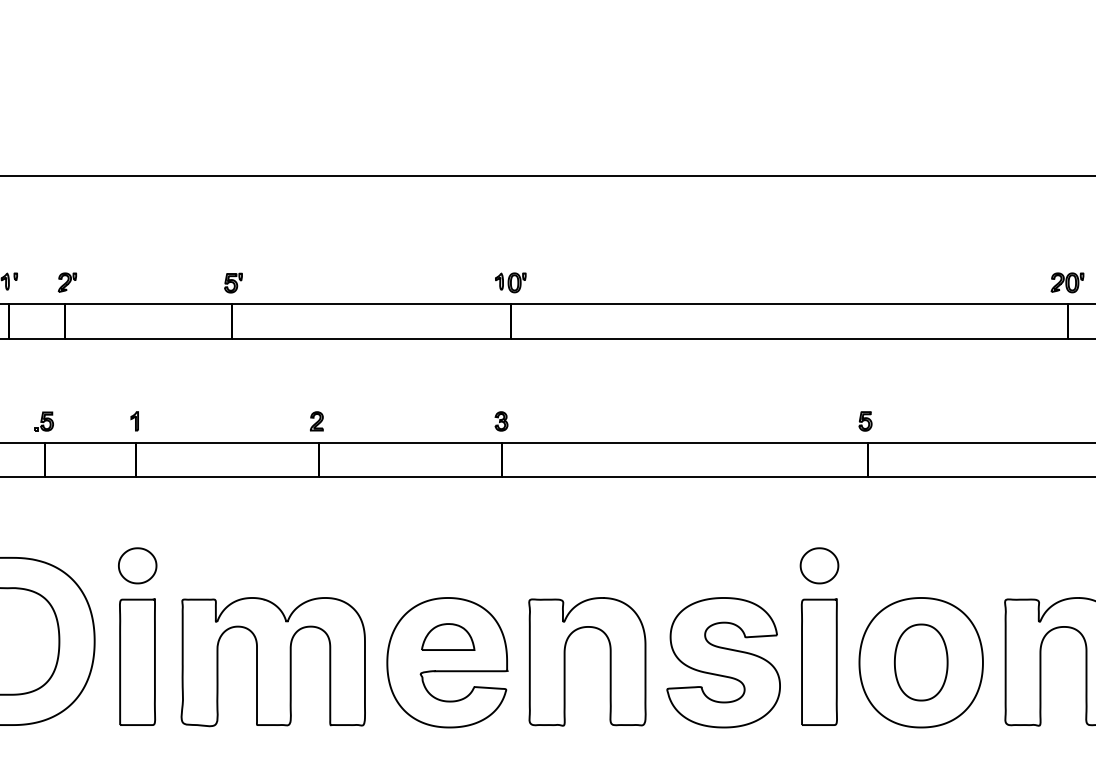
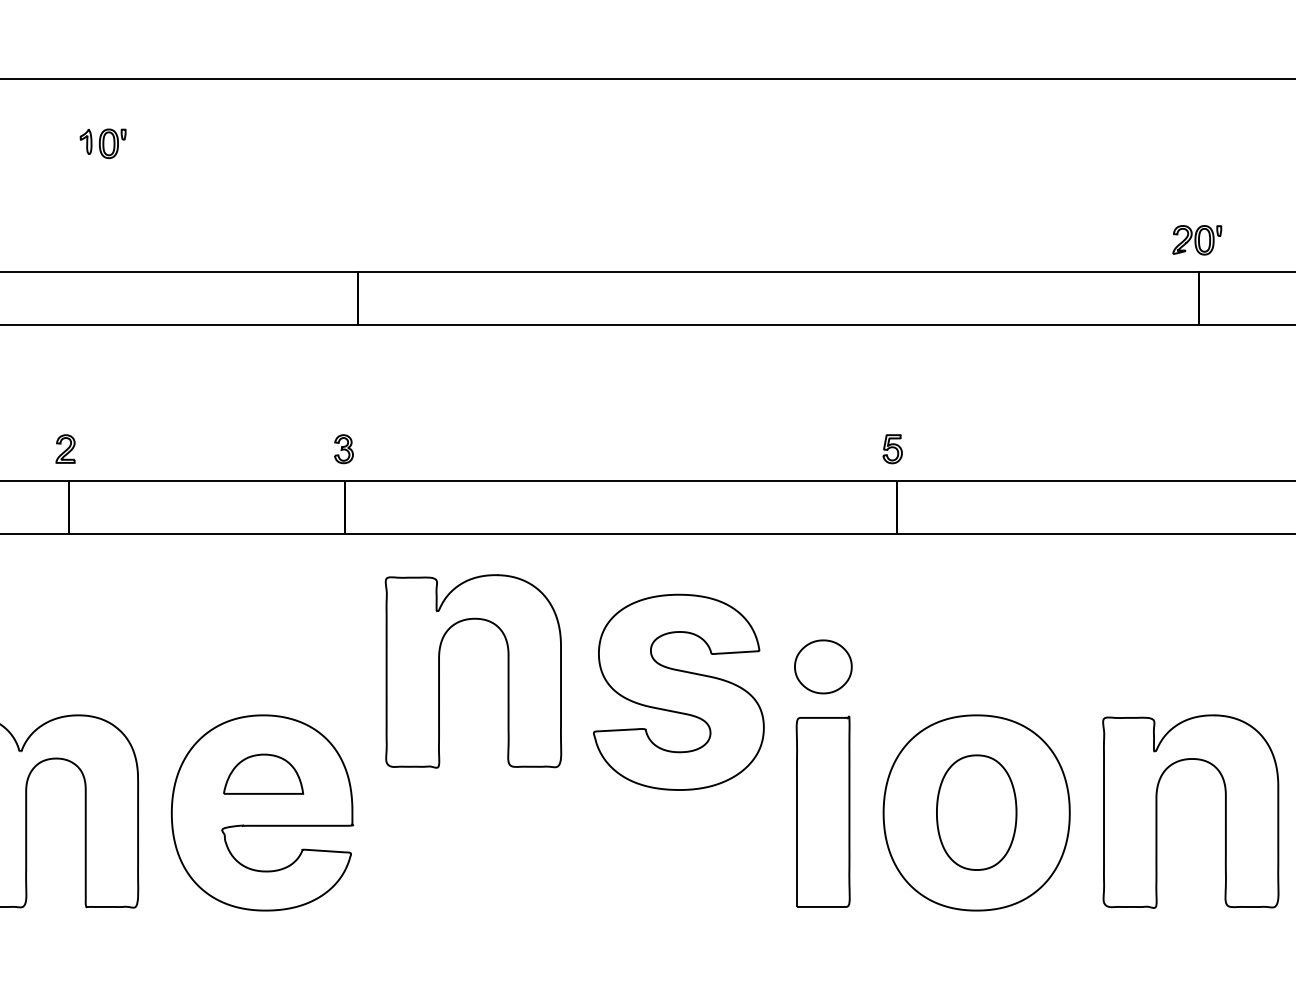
part: (510, 282) -> (102, 143), moved
part: (565, 661) -> (440, 670), moved
part: (723, 662) -> (678, 692), moved

